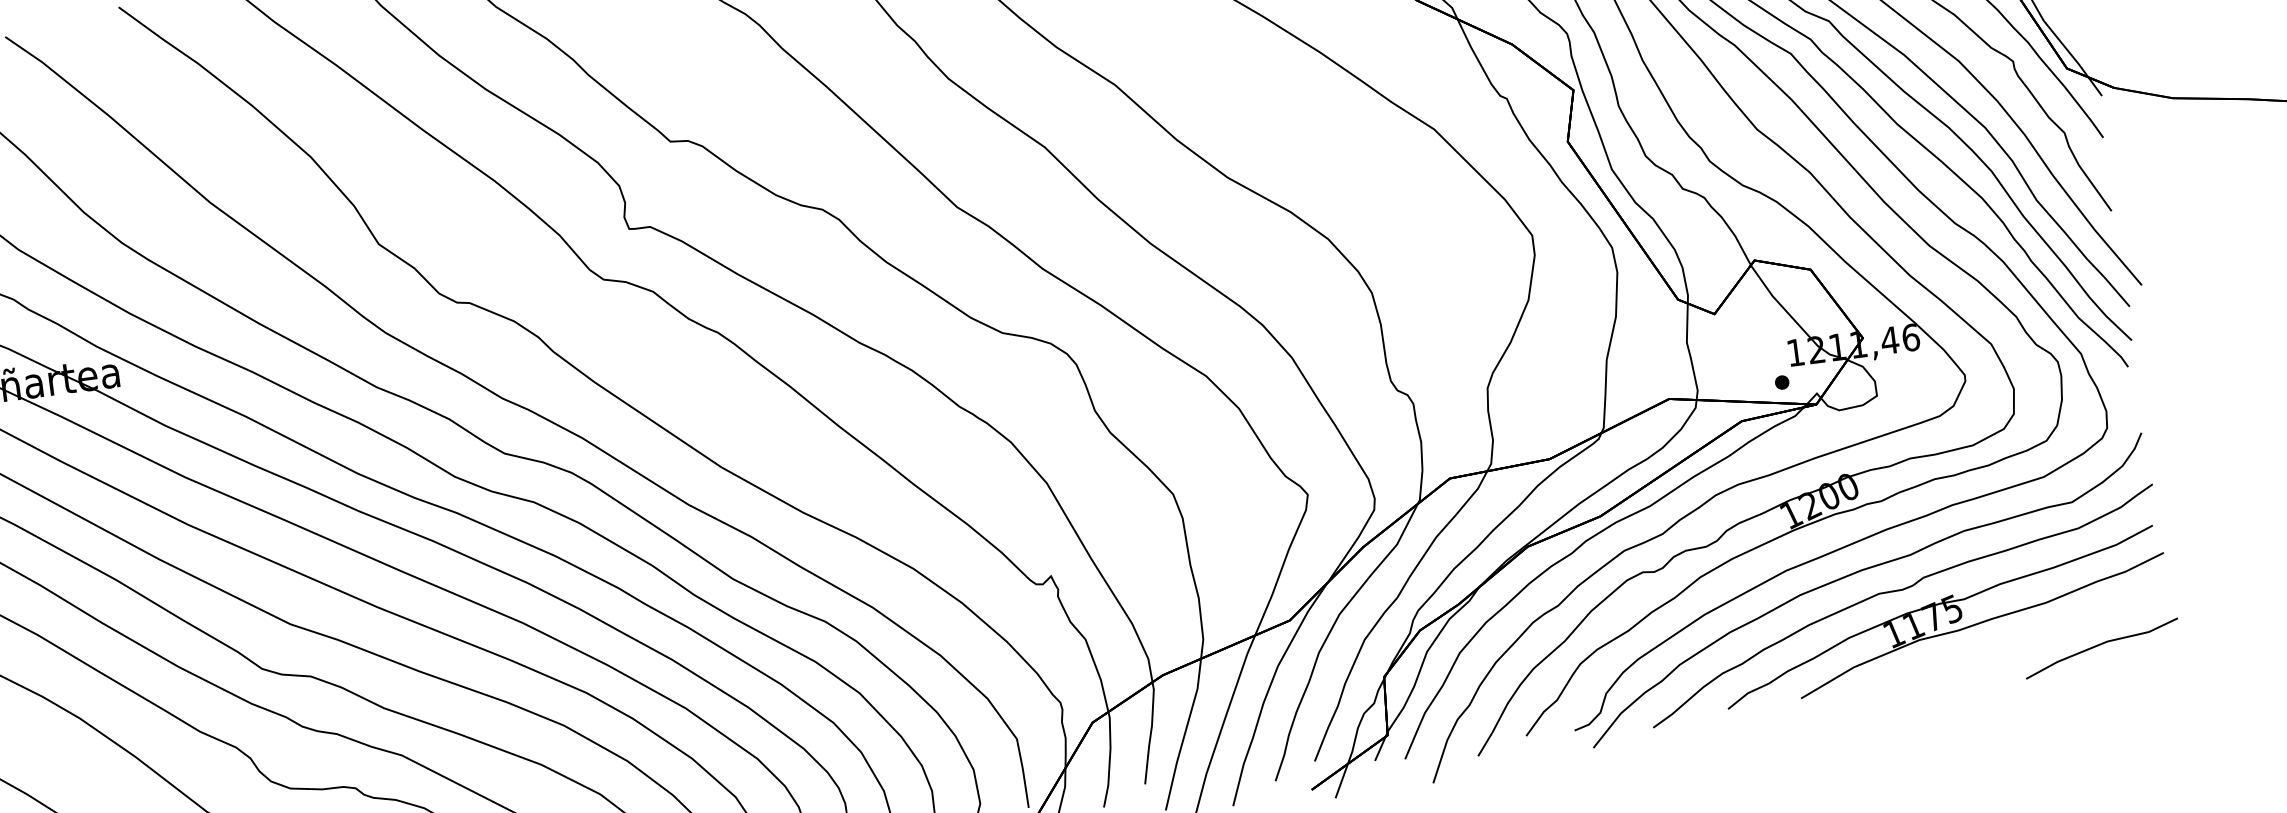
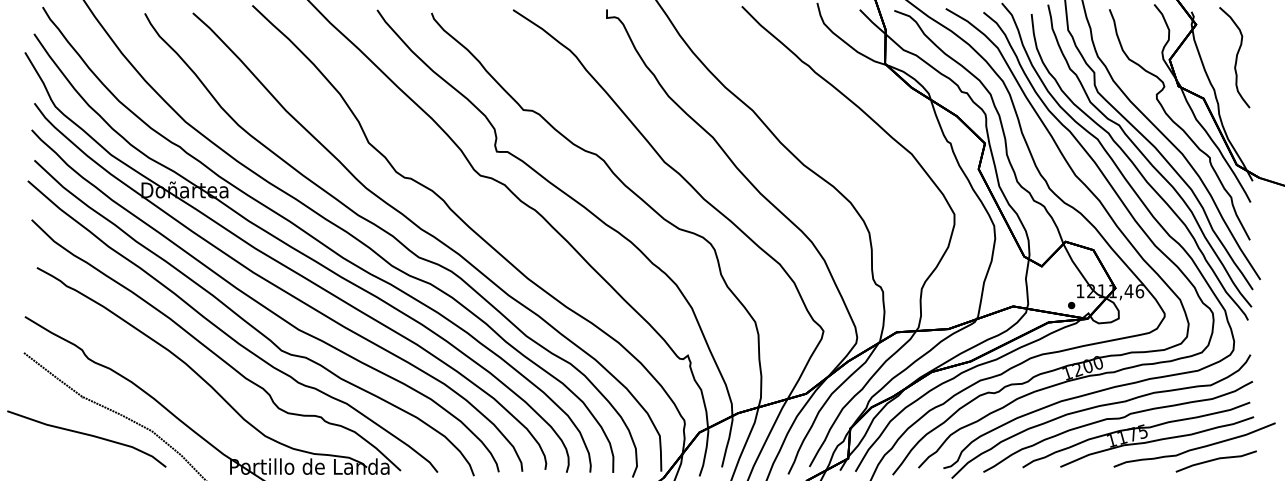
curve: (2060, 626) -> (1196, 447), added

